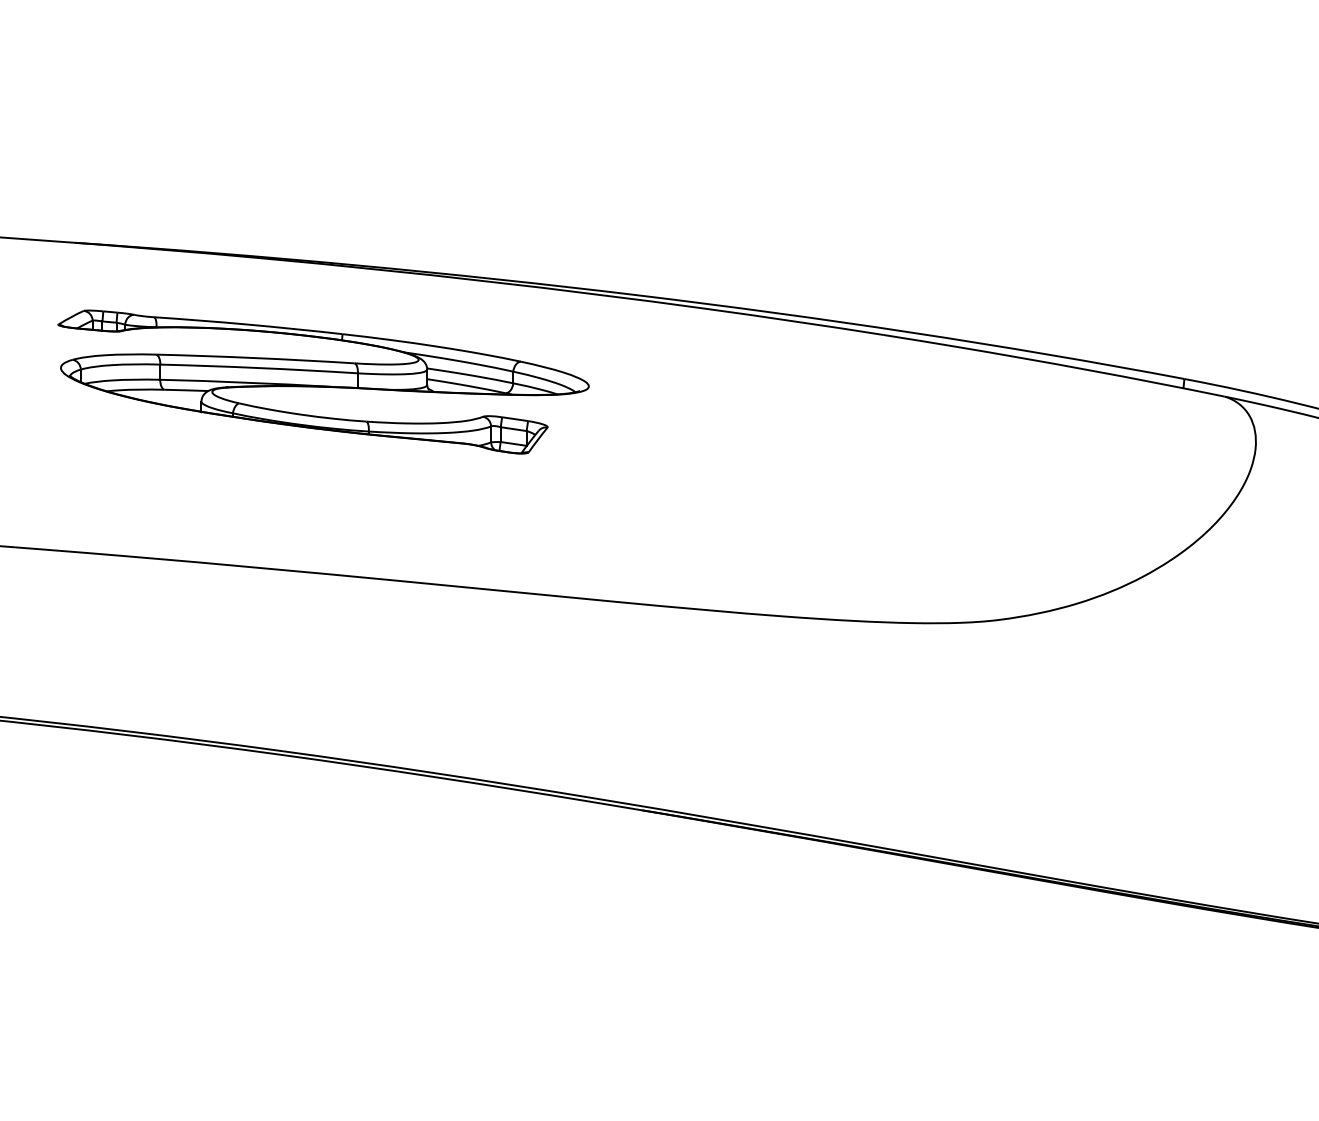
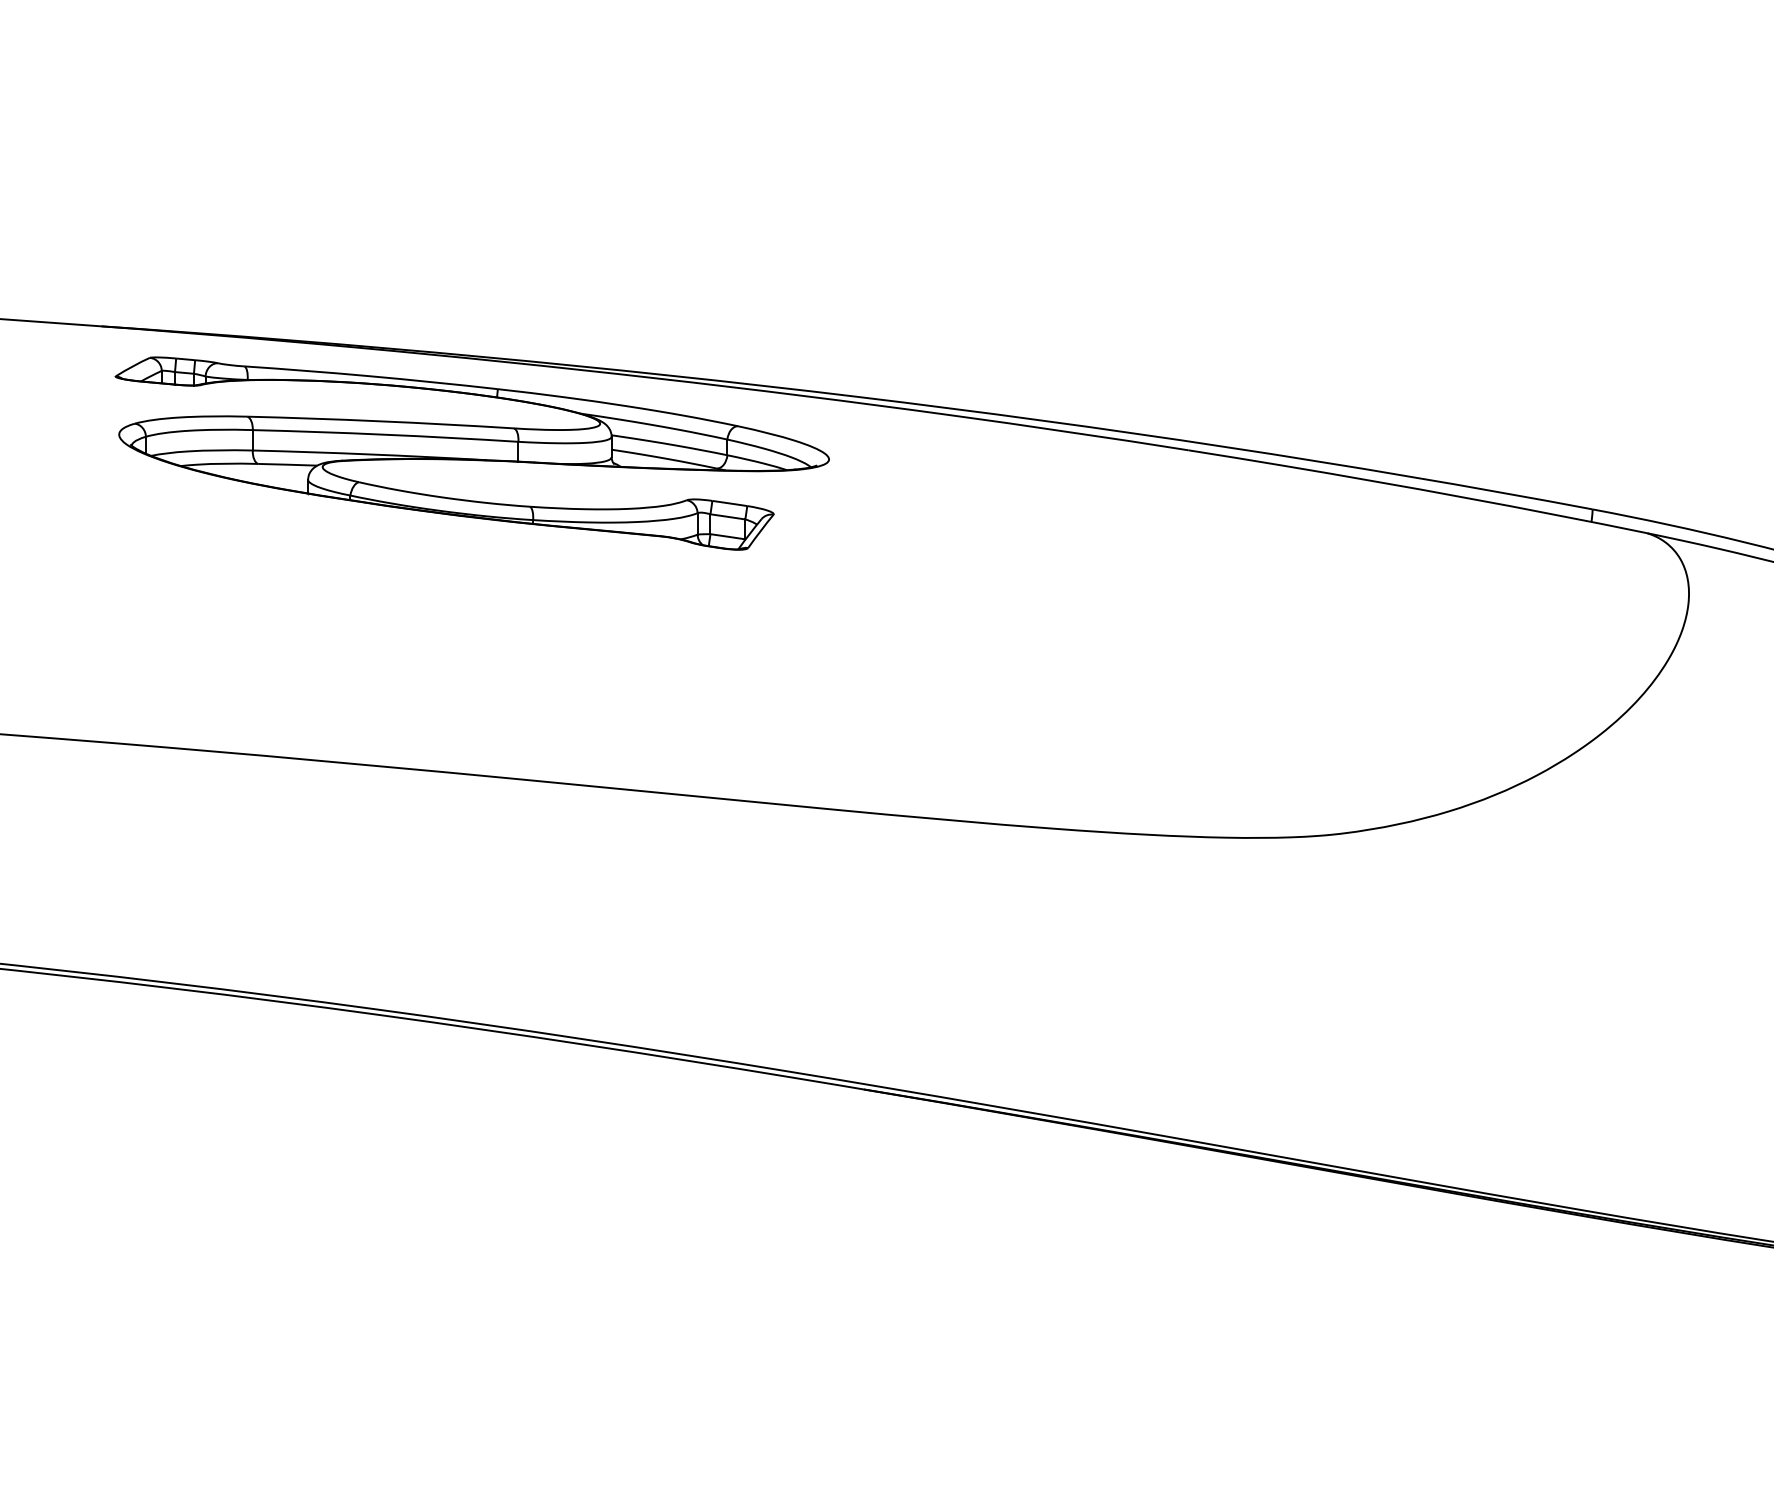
part: (322, 382) -> (471, 453), moved

